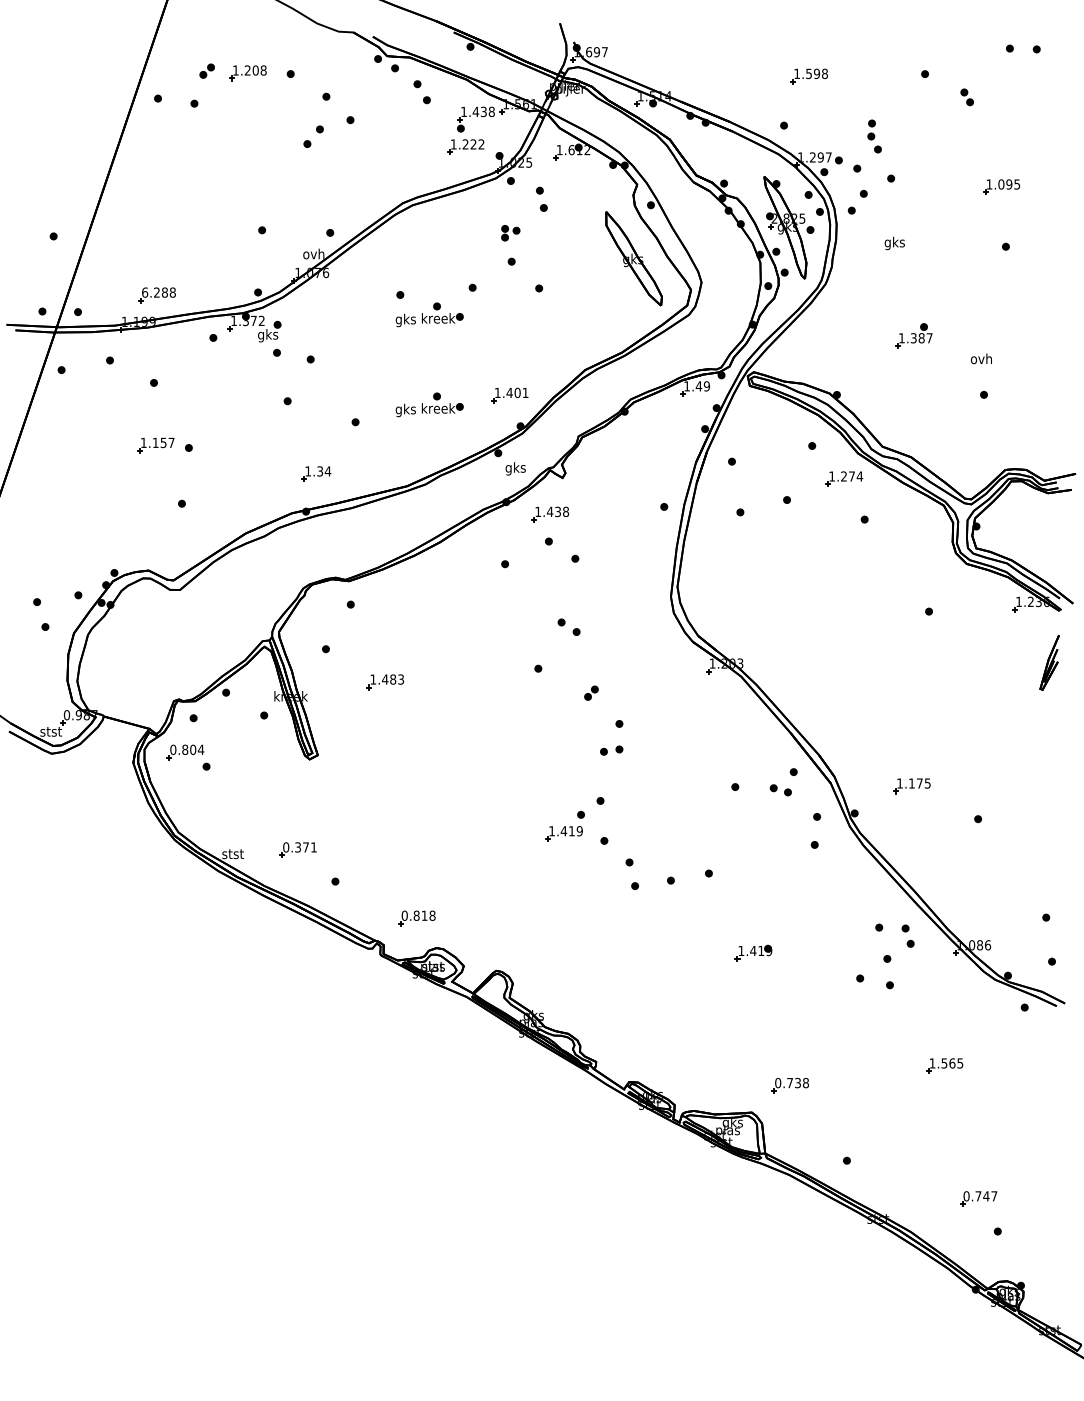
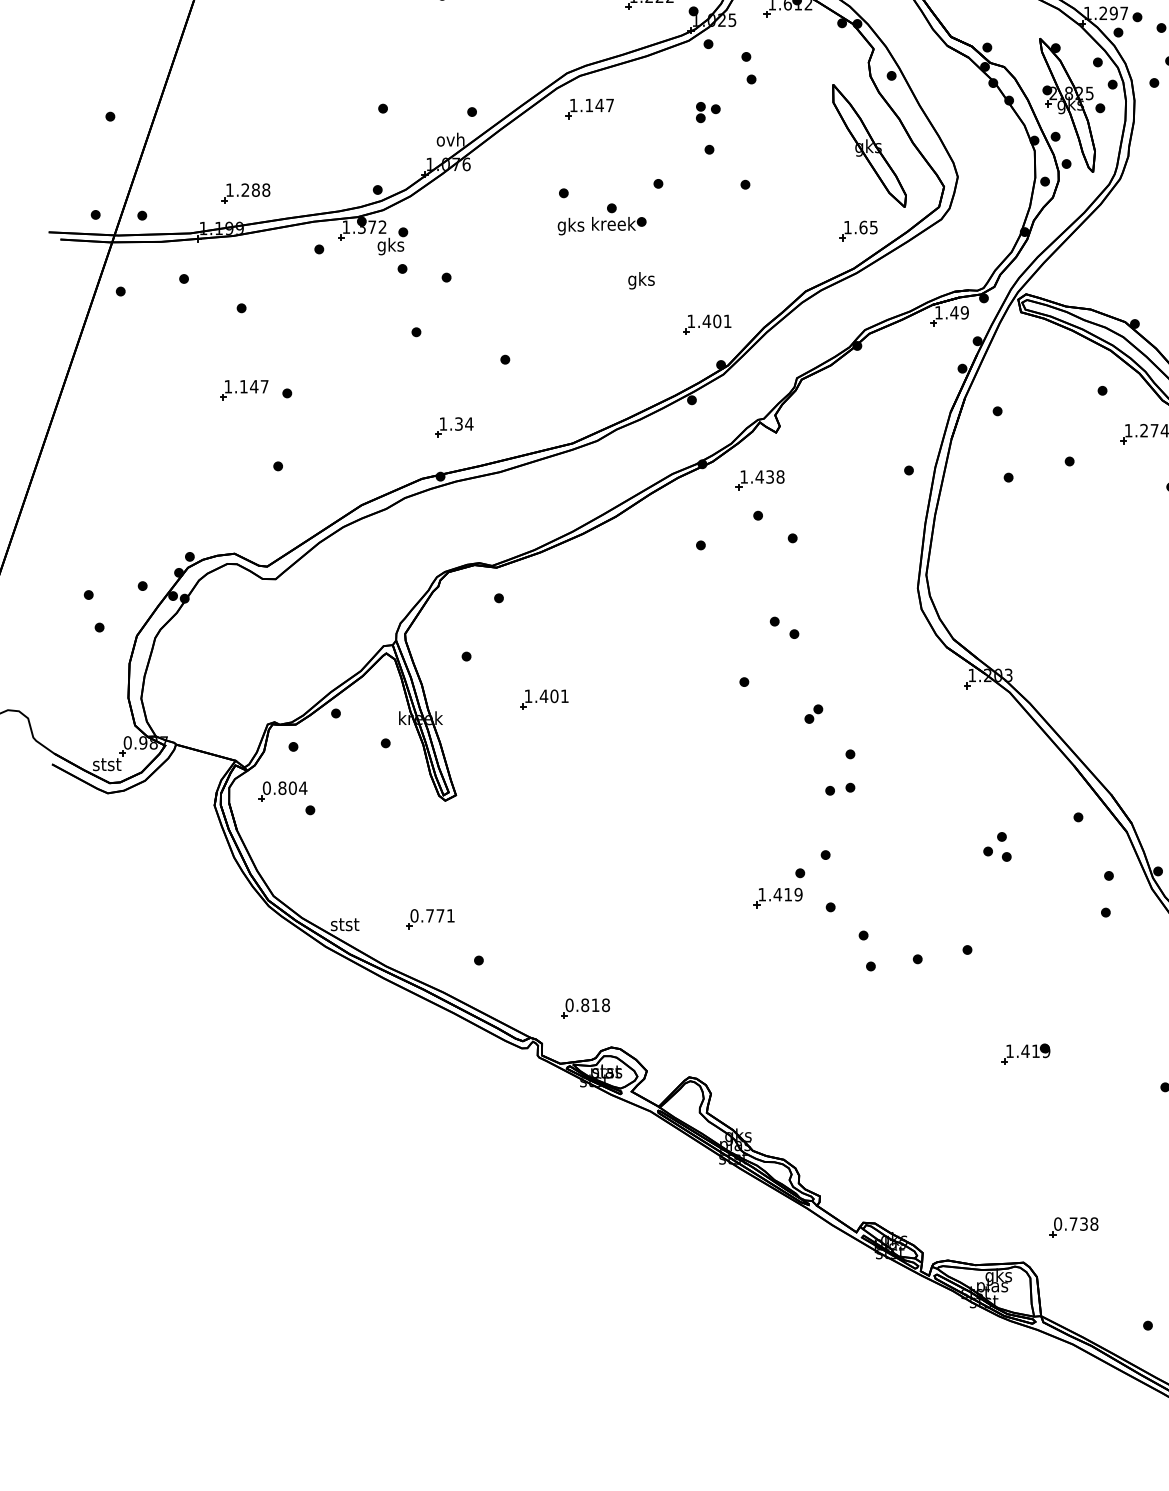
part: (419, 230) -> (588, 108), added
text: (145, 292) -> (230, 190), 6.288 -> 1.288
part: (625, 323) -> (858, 230), added
part: (429, 404) -> (601, 336), removed
text: (163, 442) -> (254, 386), 1.157 -> 1.147
text: (515, 468) -> (641, 280), moved
text: (397, 679) -> (560, 696), 1.483 -> 1.401
part: (780, 790) -> (996, 854), moved
text: (297, 847) -> (429, 915), 0.371 -> 0.771

